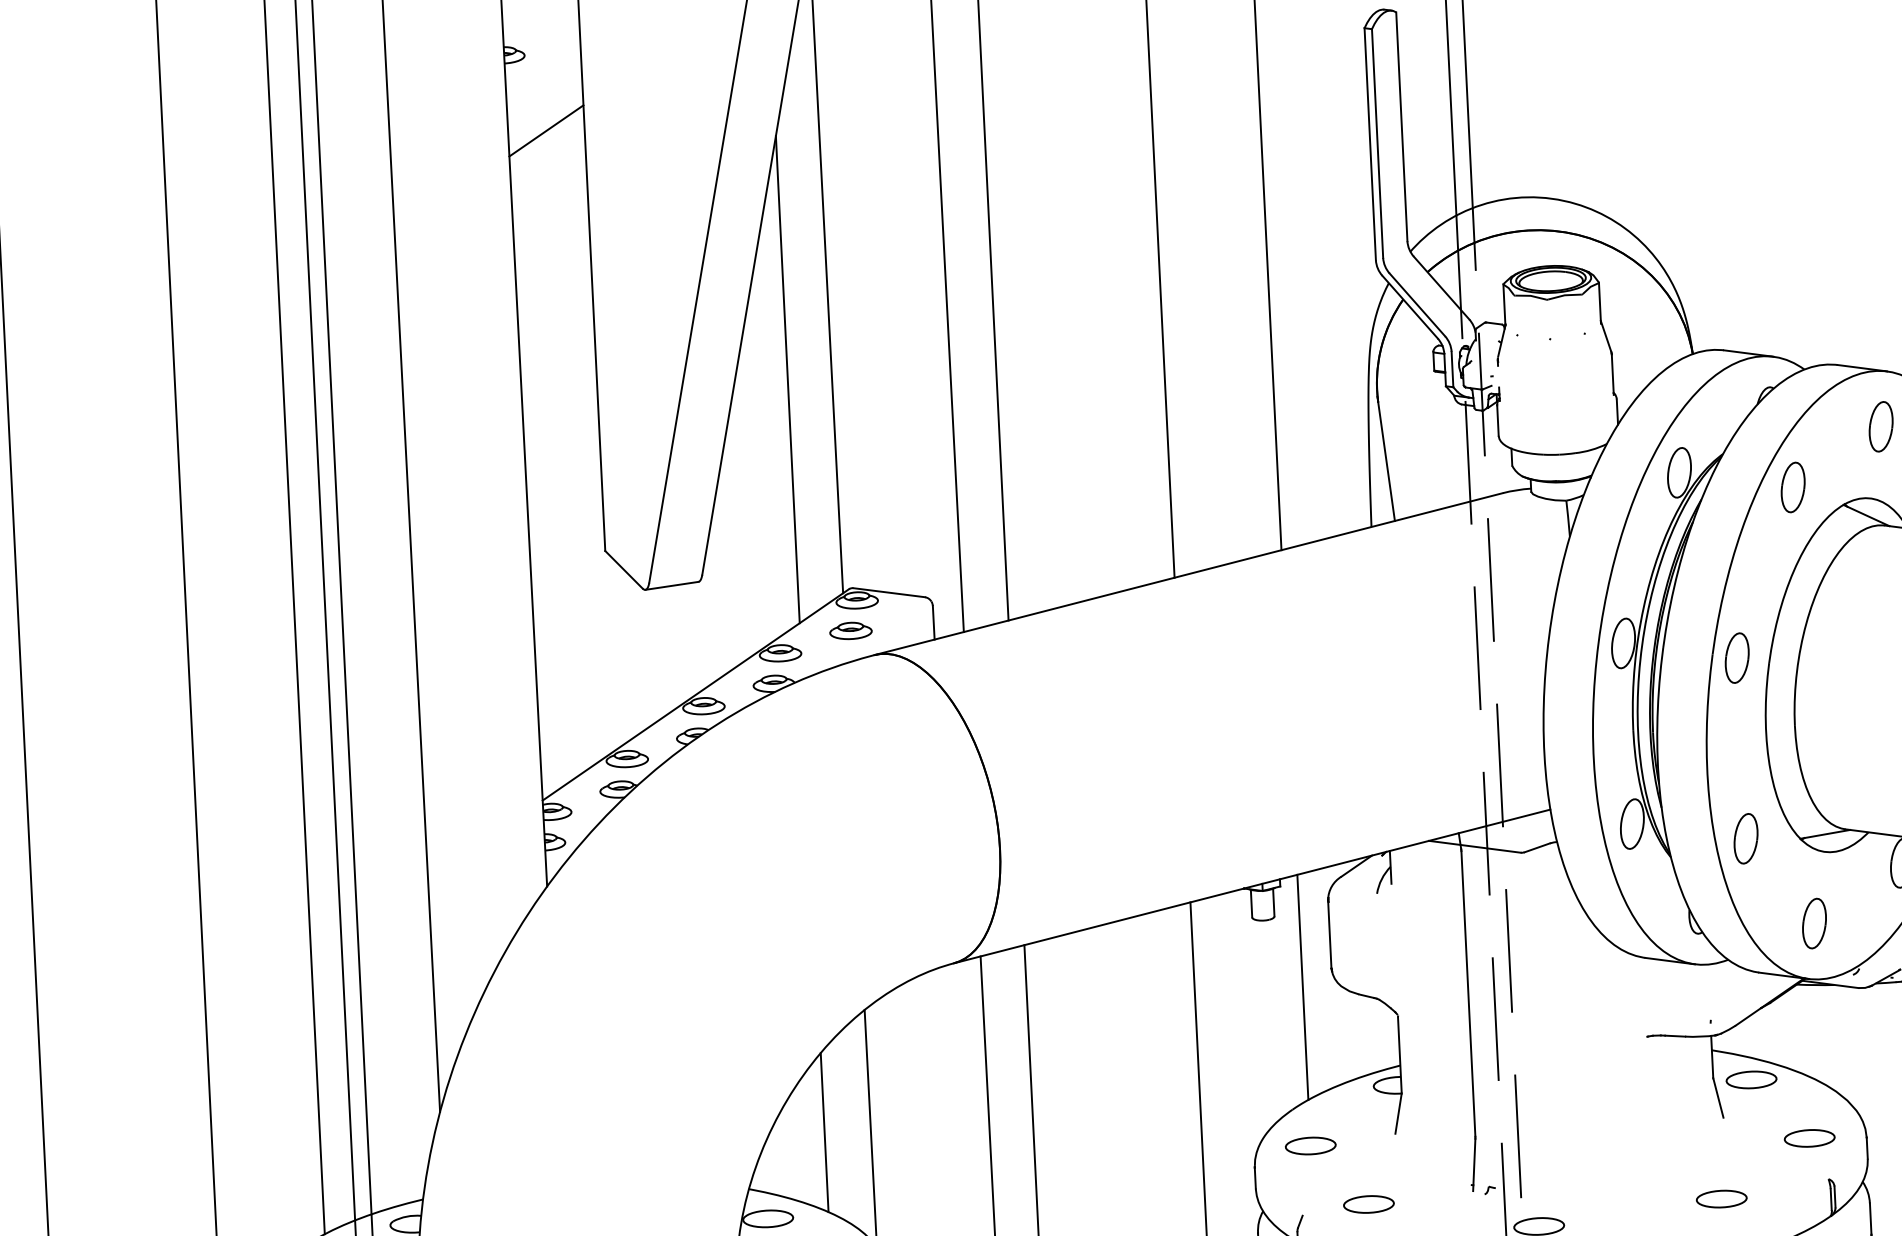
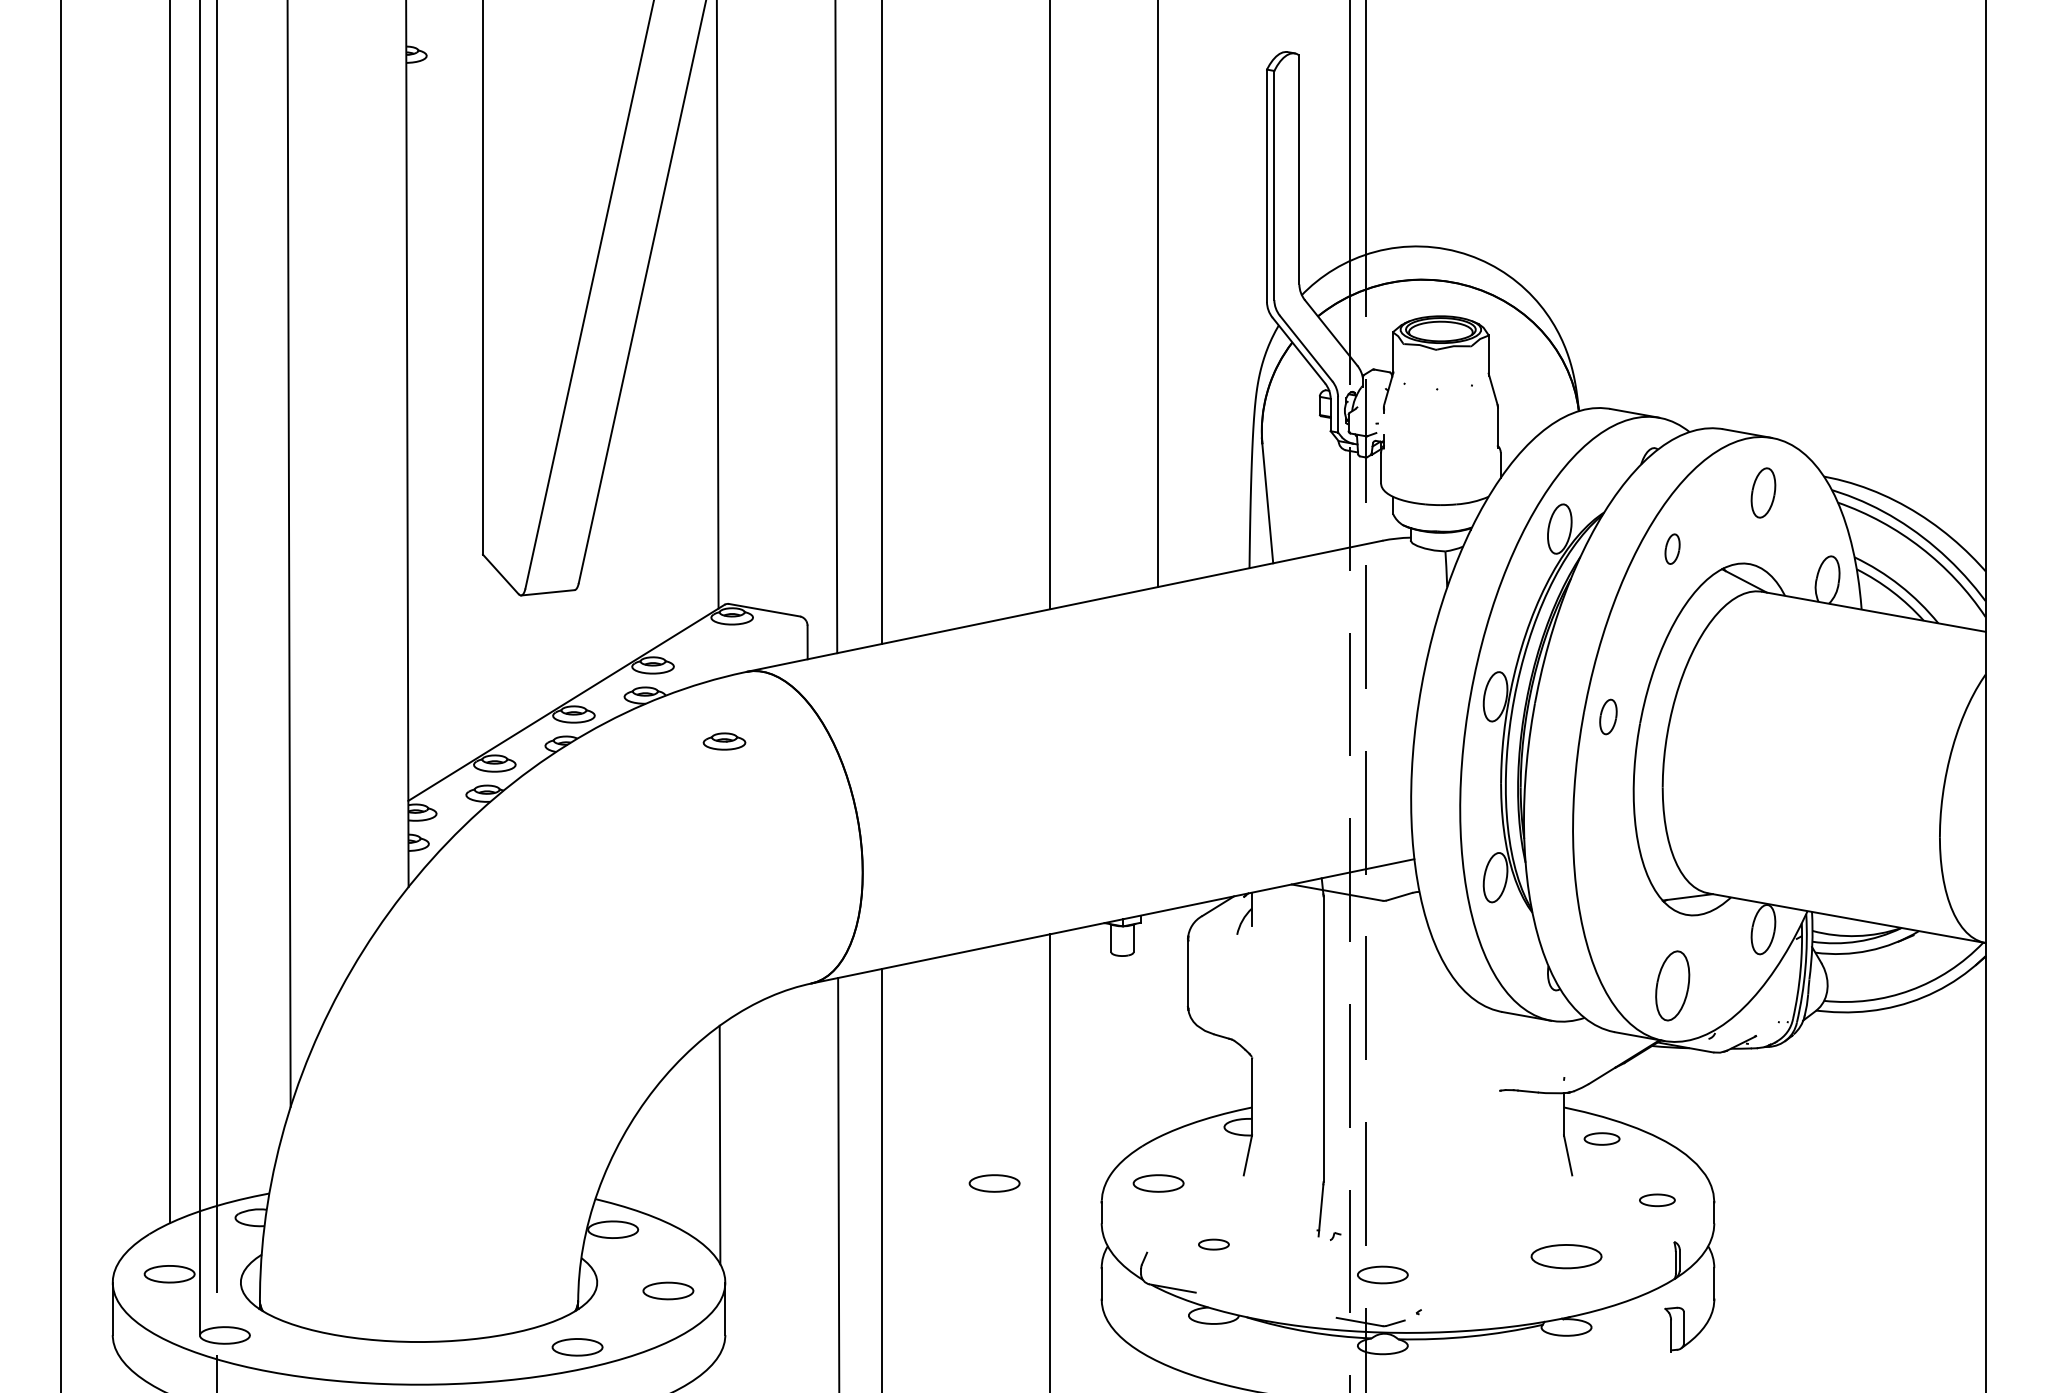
line: (546, 130) -> (444, 131), removed
line: (787, 379) -> (673, 392), removed
part: (1793, 486) -> (1672, 548), size x0.6
part: (850, 630) -> (724, 741), moved
part: (1737, 657) -> (1608, 716), size x0.7
part: (1746, 838) -> (1608, 897), removed
part: (1814, 923) -> (1672, 985), size x1.4
line: (1302, 987) -> (1158, 1024), removed
part: (1750, 1079) -> (1601, 1138), size x0.7
line: (824, 1131) -> (673, 1145), removed
part: (1809, 1138) -> (1657, 1200), size x0.7
part: (1146, 1154) -> (994, 1183), added
part: (1721, 1199) -> (1566, 1256), size x1.4
part: (1368, 1204) -> (1213, 1244), size x0.6

